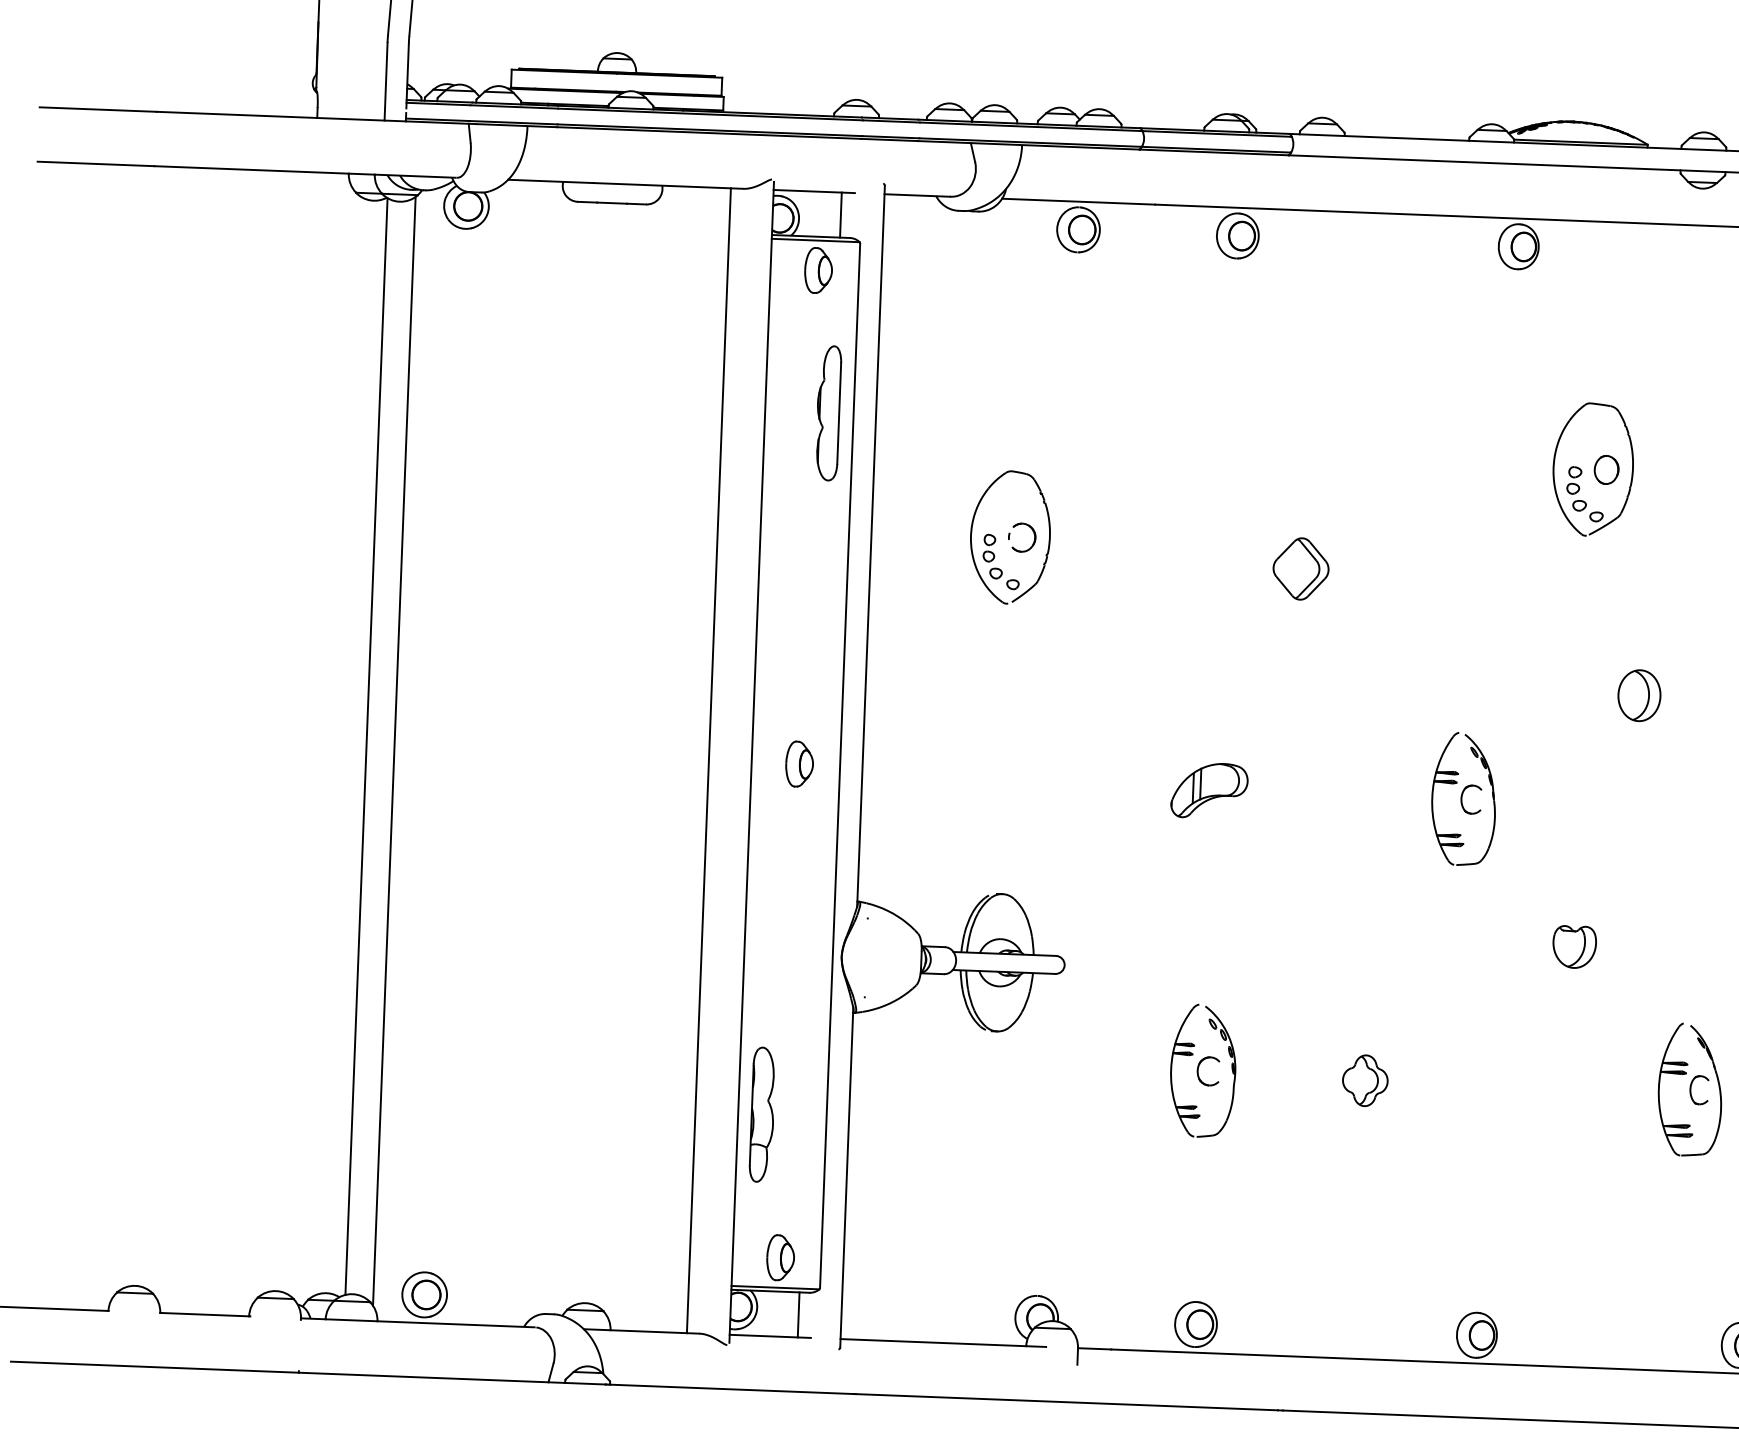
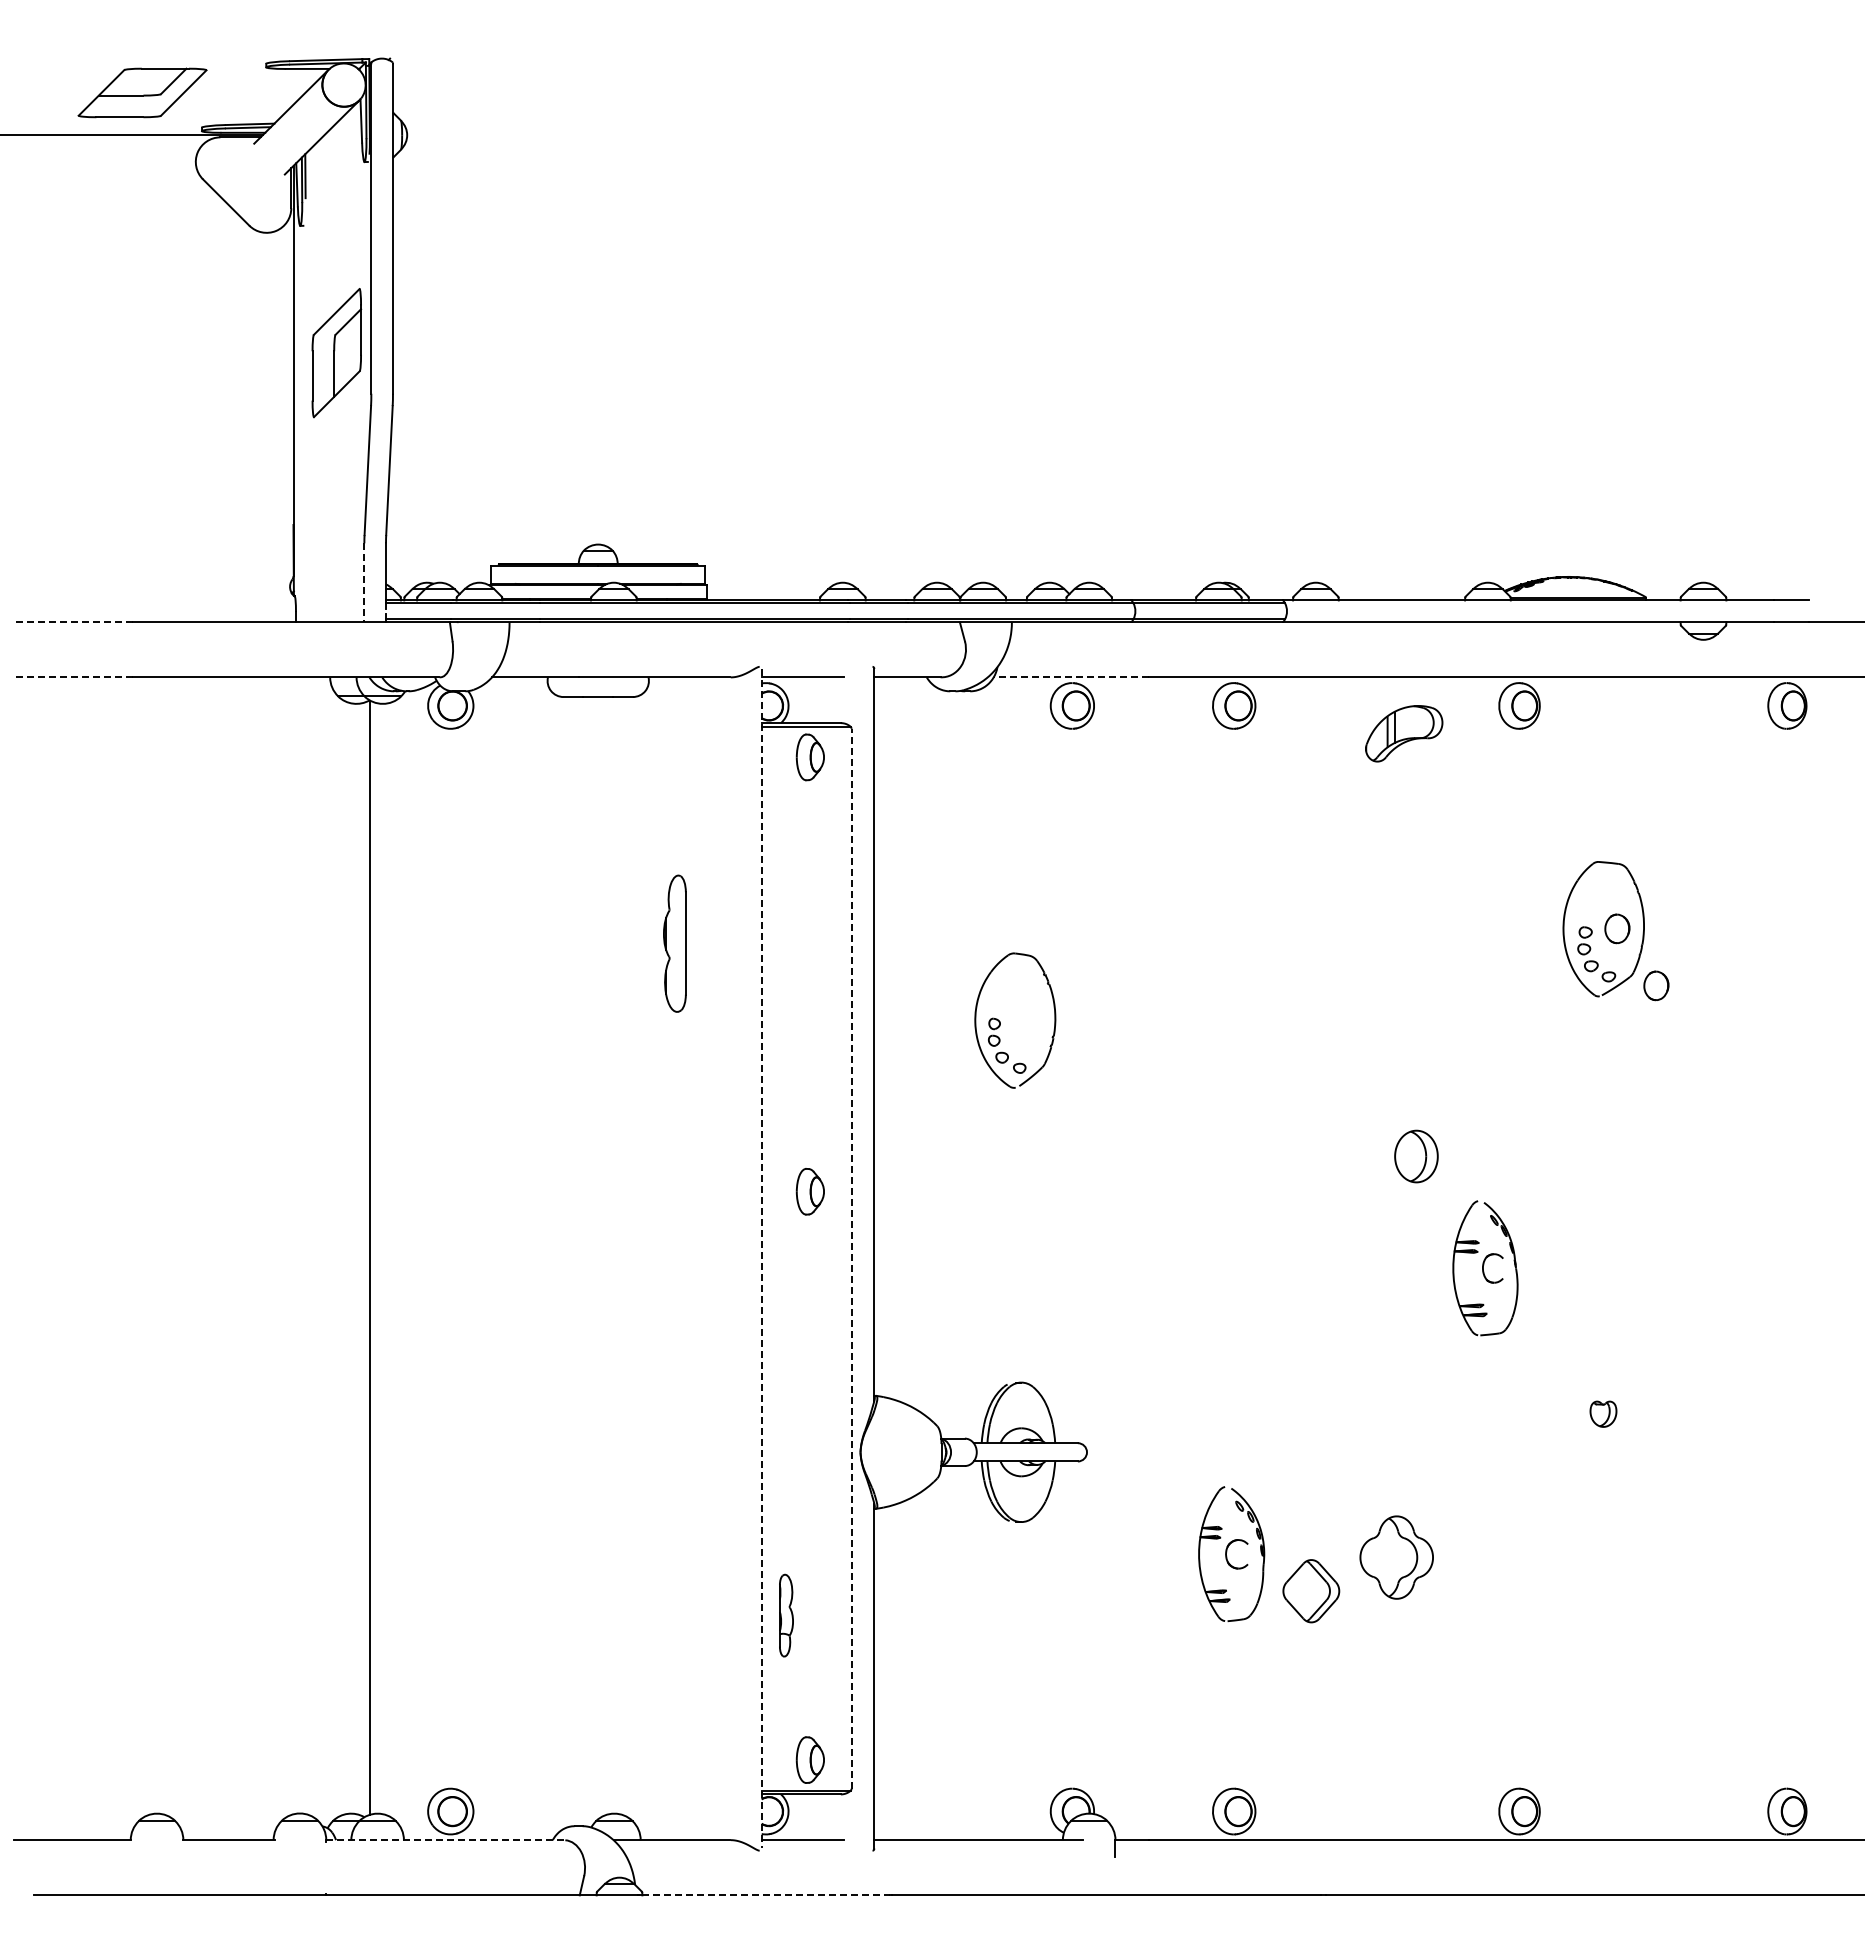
line: (386, 82) -> (364, 583), solid -> dashed
line: (98, 109) -> (73, 622), solid -> dashed
line: (96, 164) -> (73, 677), solid -> dashed
line: (1078, 201) -> (1071, 677), solid -> dashed
line: (840, 215) -> (830, 700), removed
part: (828, 413) -> (674, 943), moved
part: (1643, 527) -> (1656, 985), added
part: (1010, 533) -> (1015, 1016), removed
part: (1301, 569) -> (1311, 1591), moved
part: (1639, 695) -> (1416, 1156), moved
line: (393, 751) -> (398, 1261), removed
line: (709, 760) -> (718, 1258), removed
line: (751, 762) -> (761, 1258), solid -> dashed
part: (798, 763) -> (809, 1191), moved
line: (840, 765) -> (851, 1258), solid -> dashed
part: (1209, 790) -> (1404, 733), moved
part: (1574, 947) -> (1603, 1414), size x0.6
part: (1364, 1080) -> (1395, 1557), size x1.6
part: (1690, 1090) -> (1726, 1554), removed
part: (762, 1114) -> (786, 1615), size x0.6
line: (798, 1315) -> (830, 1817), removed
line: (417, 1323) -> (444, 1840), solid -> dashed
line: (732, 1389) -> (766, 1895), solid -> dashed

